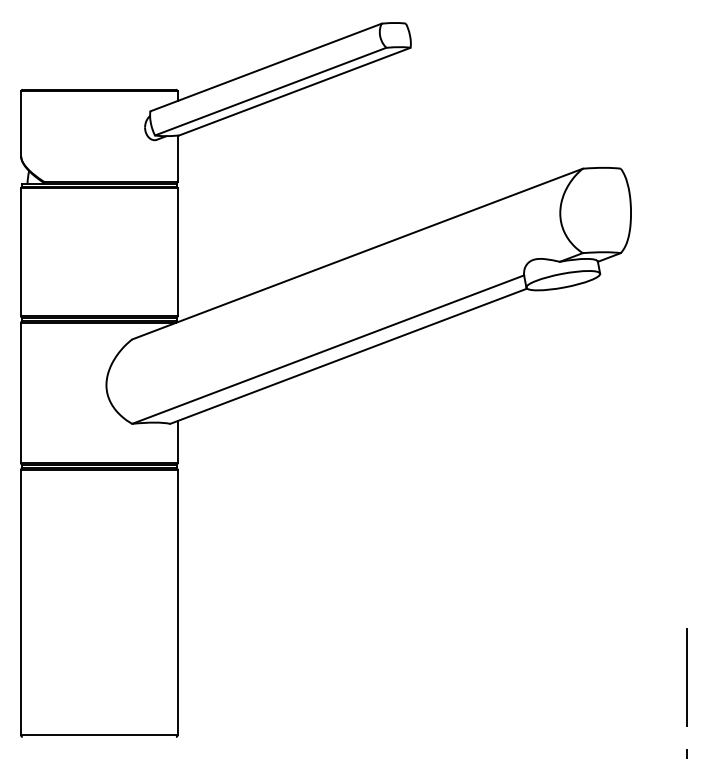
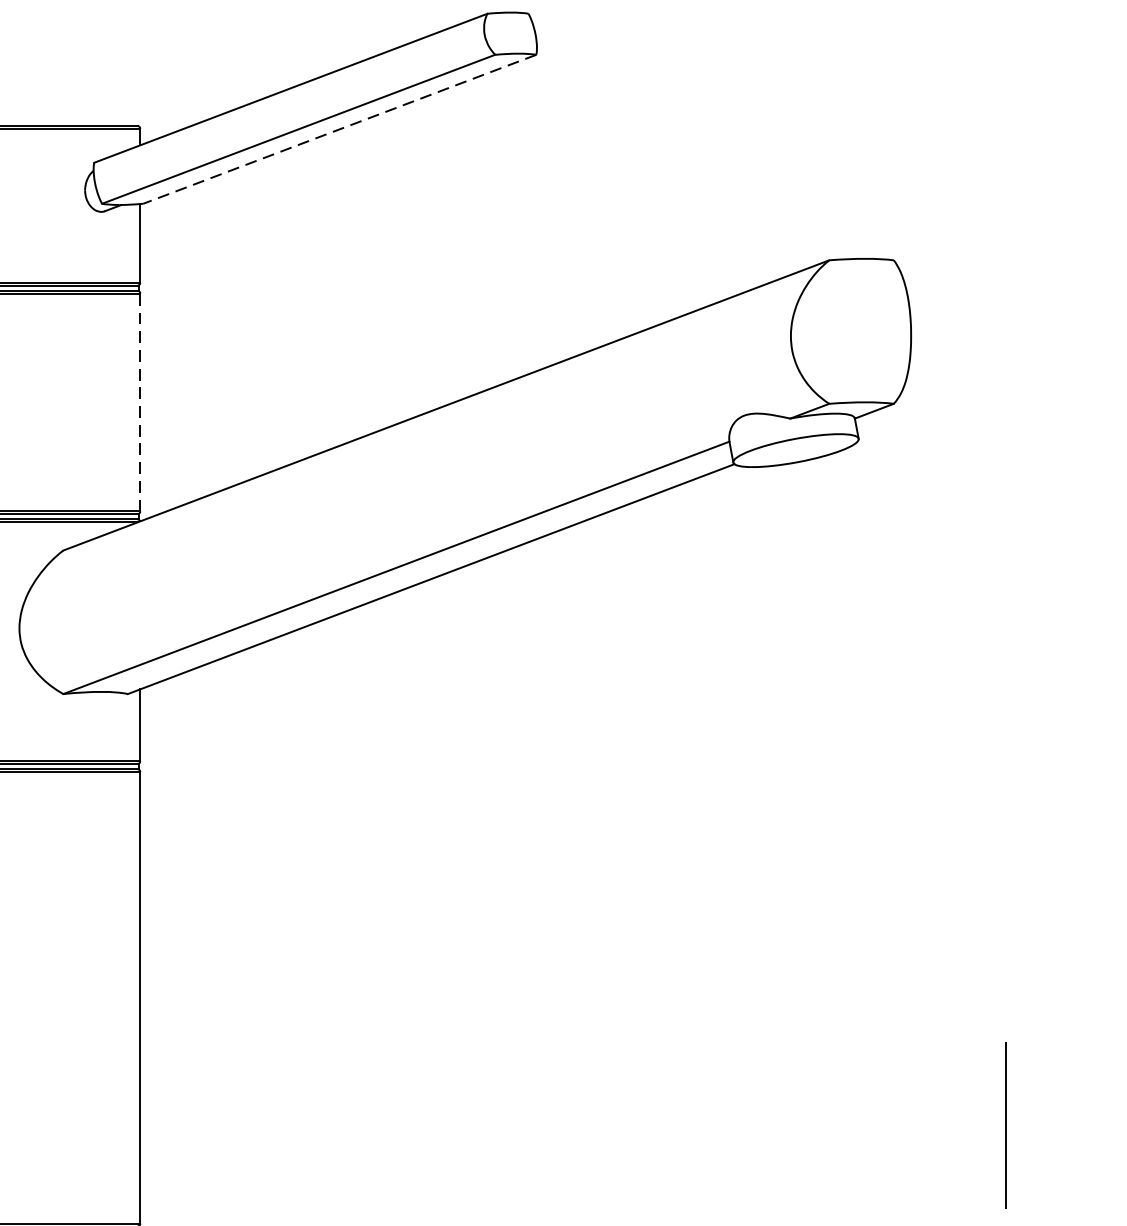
line: (294, 91) -> (339, 129), solid -> dashed
line: (177, 251) -> (140, 401), solid -> dashed

